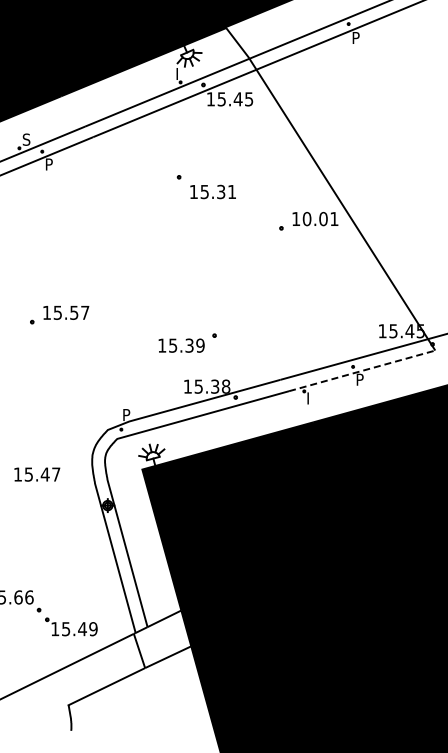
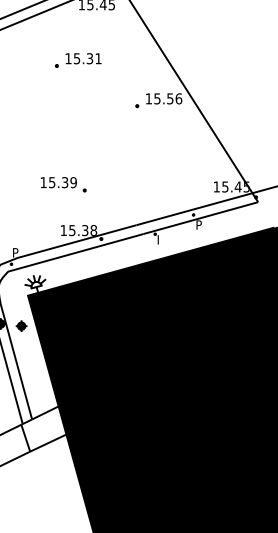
text: (212, 191) -> (83, 58), moved
text: (320, 218) -> (167, 98), 10.01 -> 15.56
text: (181, 345) -> (58, 182), moved
line: (362, 370) -> (200, 217), dashed -> solid
part: (133, 508) -> (21, 326), added

